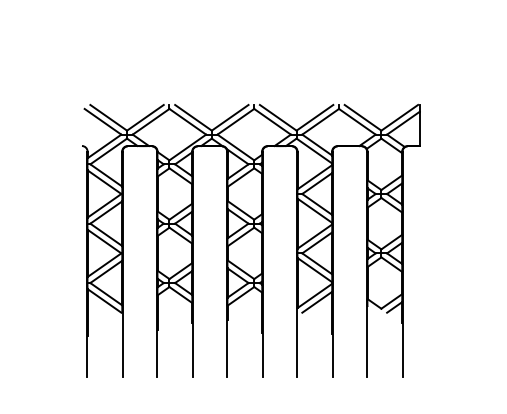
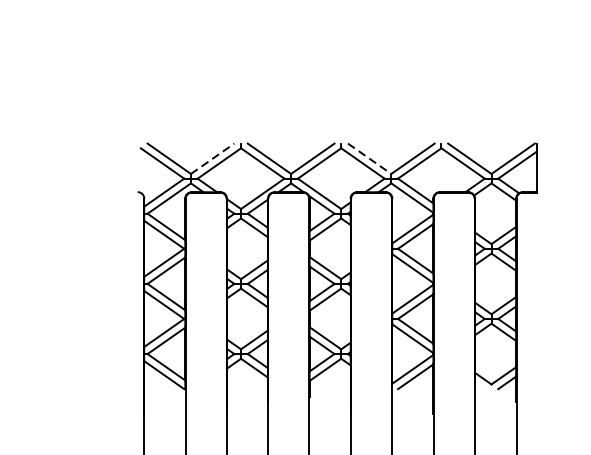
line: (145, 117) -> (212, 158), solid -> dashed
line: (278, 118) -> (369, 159), solid -> dashed

